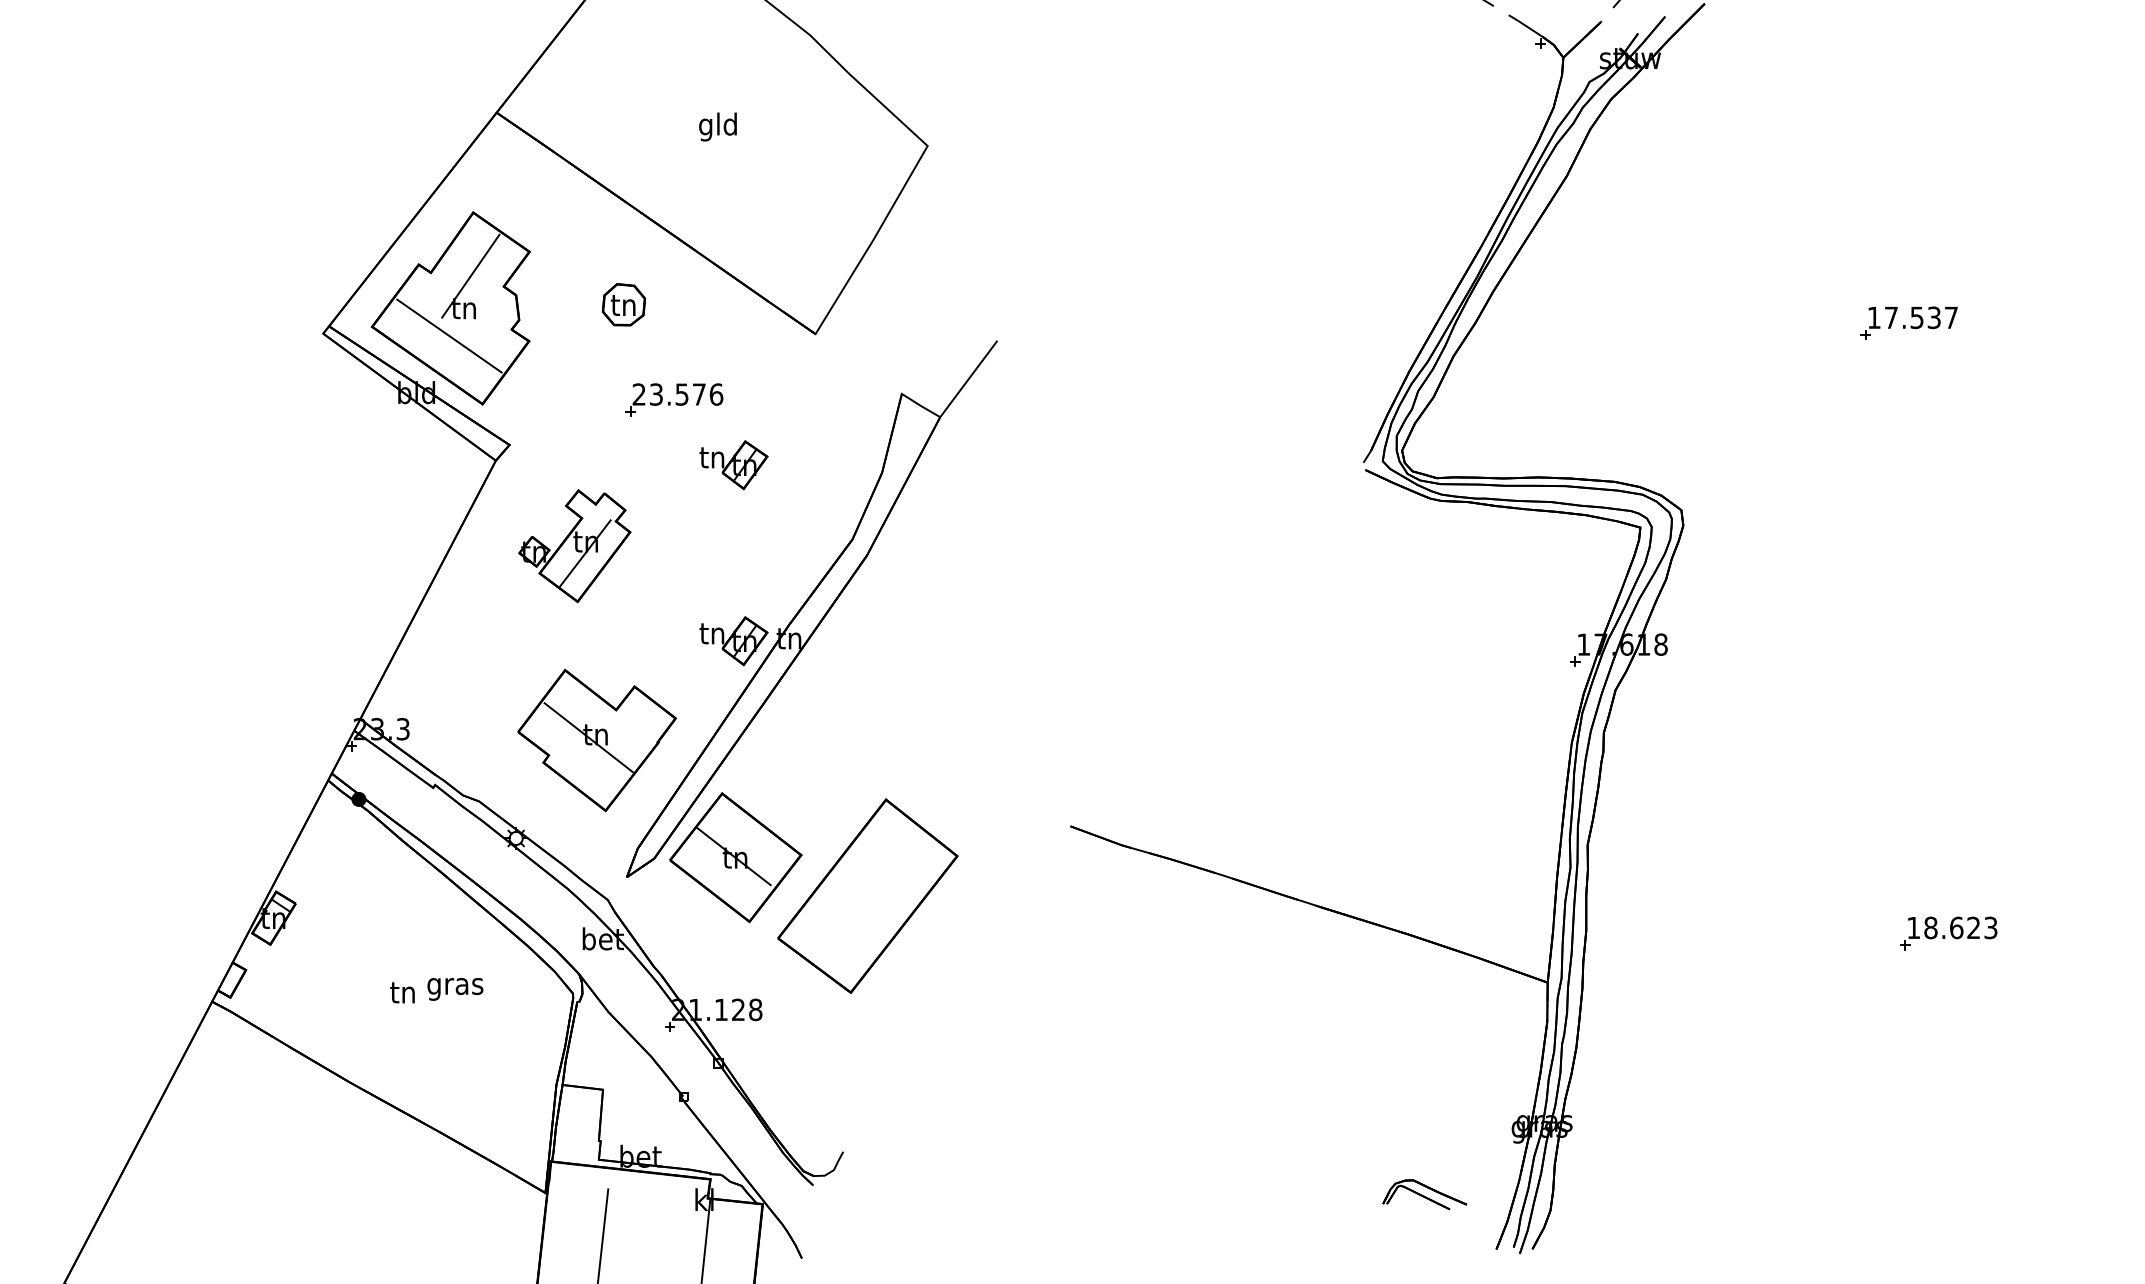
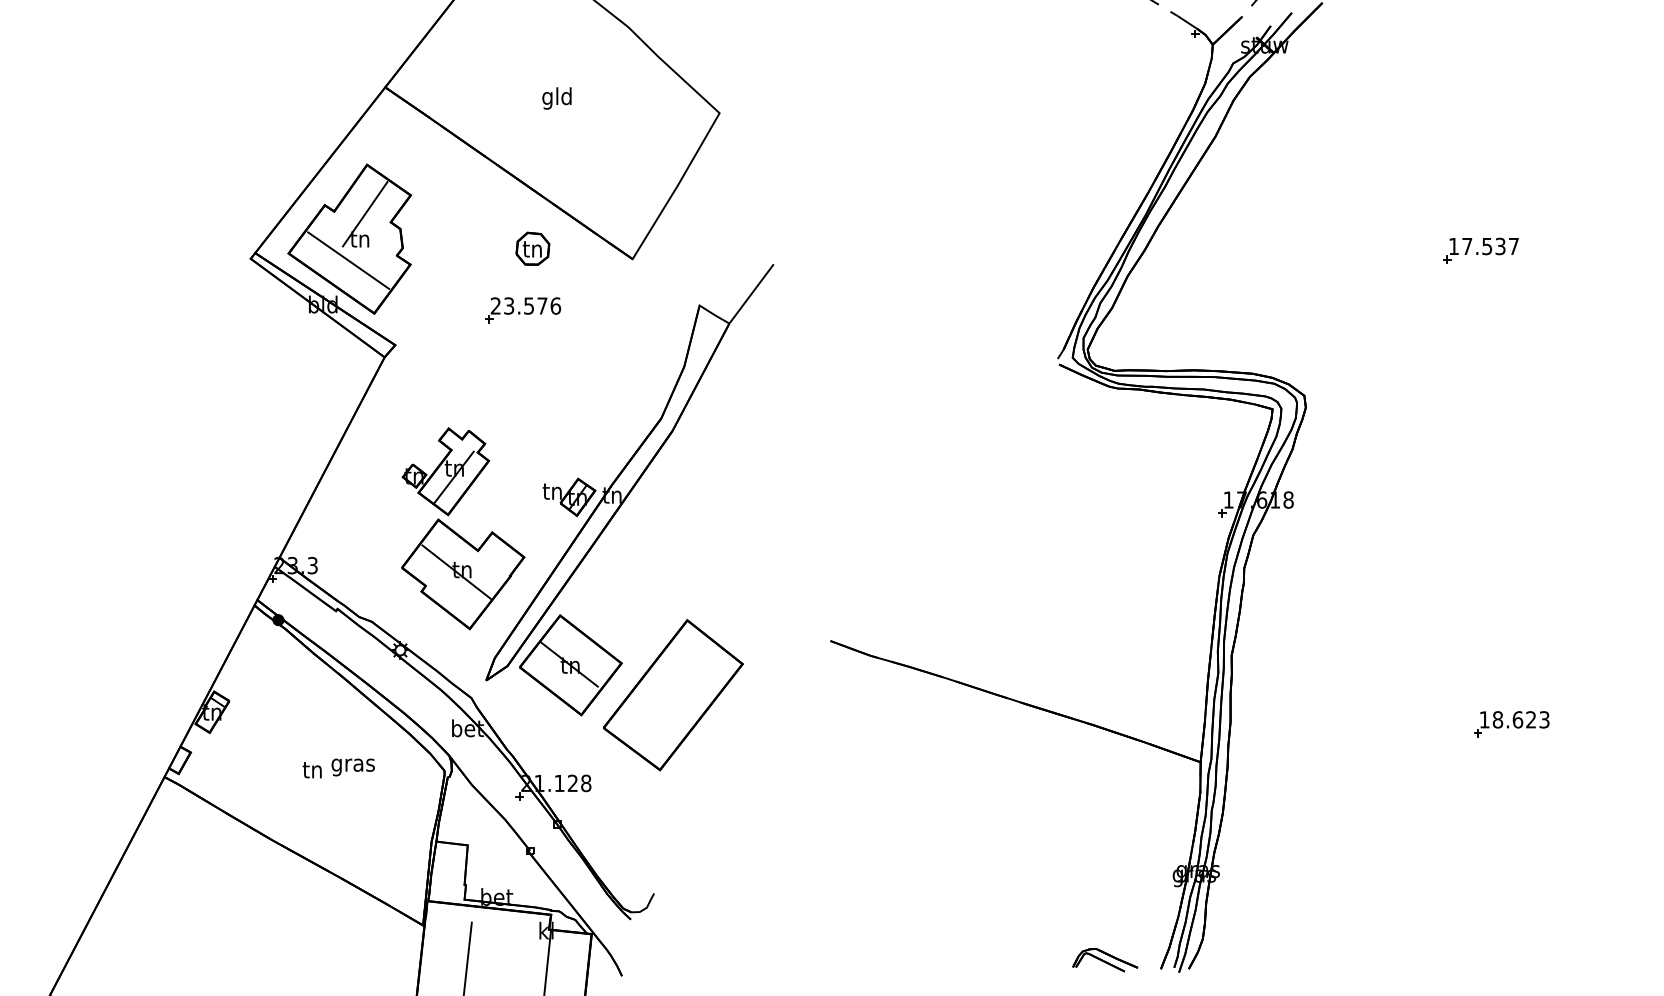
part: (623, 304) -> (532, 248), moved
part: (733, 465) -> (569, 361), removed
part: (574, 546) -> (445, 472), moved
part: (1424, 1194) -> (1105, 959), moved

